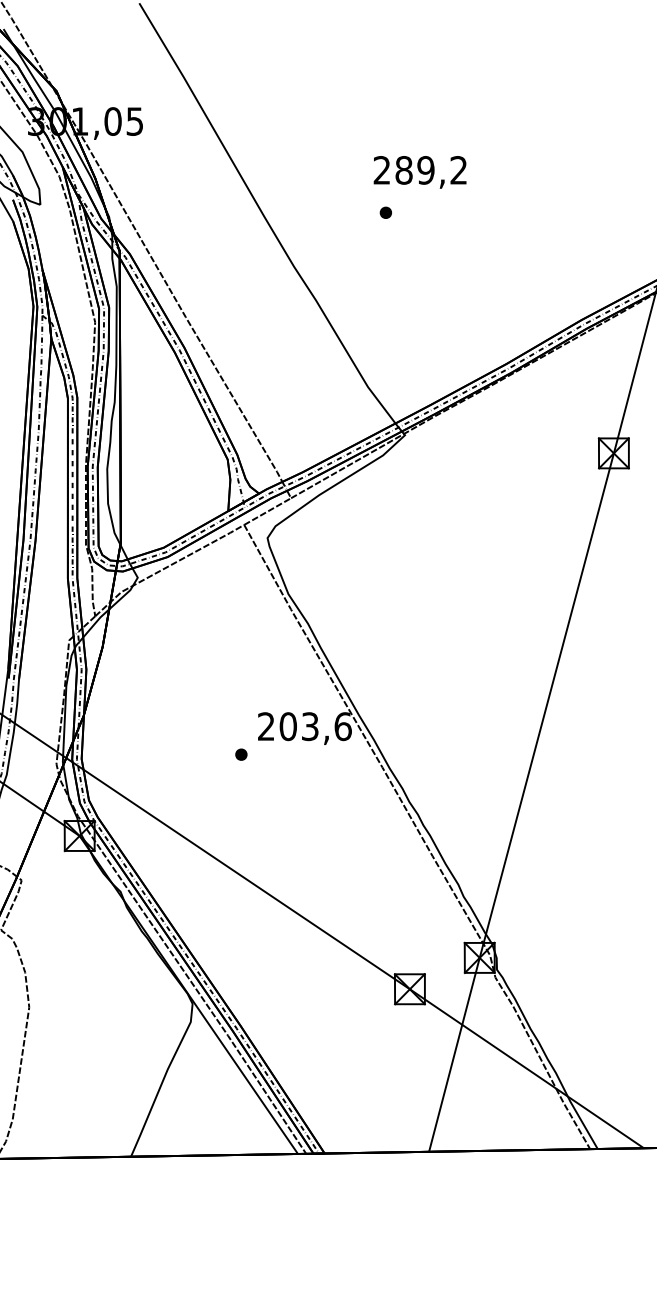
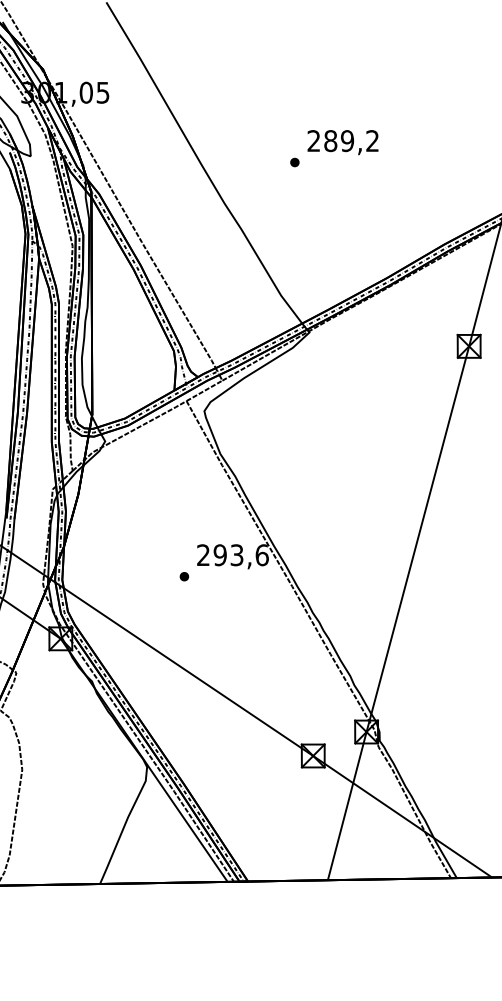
text: (419, 172) -> (342, 142), moved
text: (287, 726) -> (219, 555), 203,6 -> 293,6

